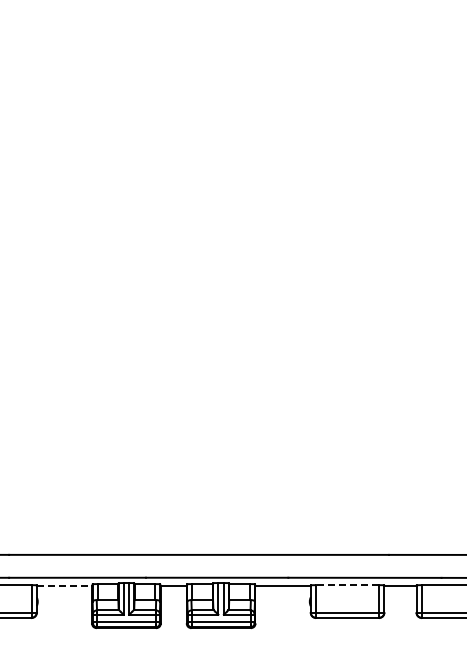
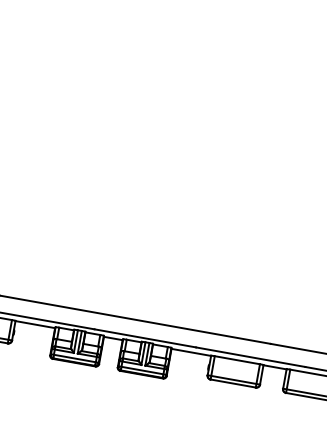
line: (64, 585) -> (35, 324), dashed -> solid
line: (347, 585) -> (237, 360), dashed -> solid

